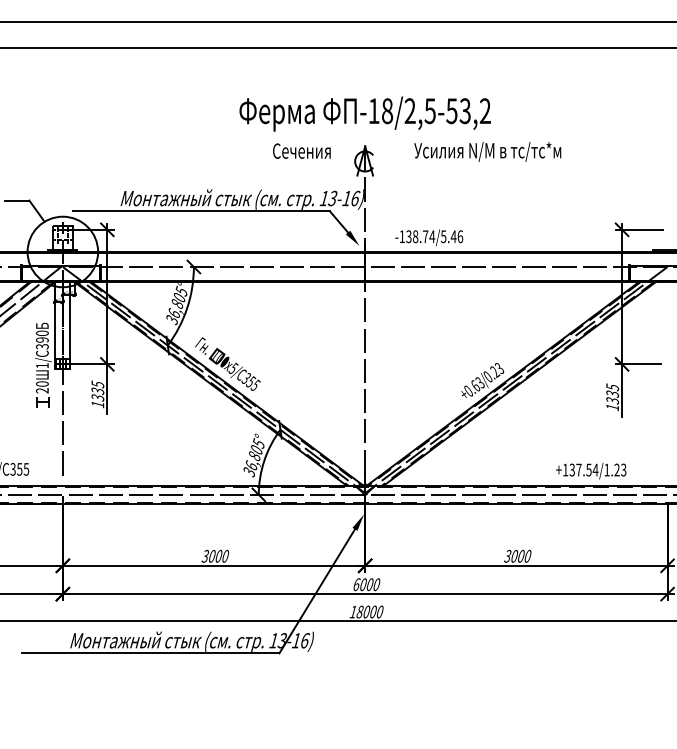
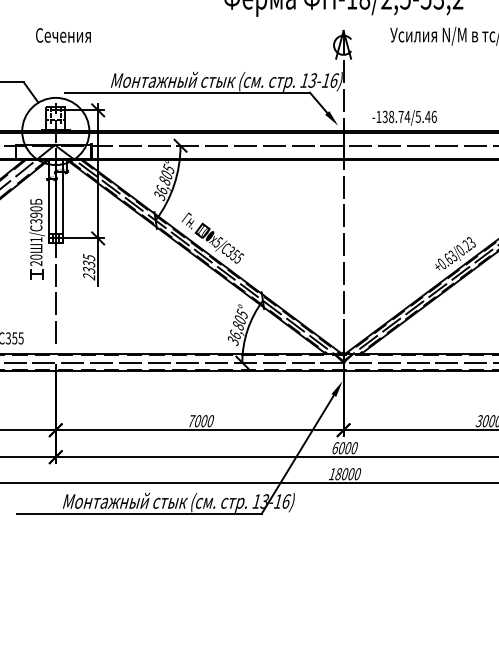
text: (301, 150) -> (63, 34), moved
text: (97, 404) -> (88, 276), 1335 -> 2335
text: (205, 555) -> (191, 420), 3000 -> 7000

